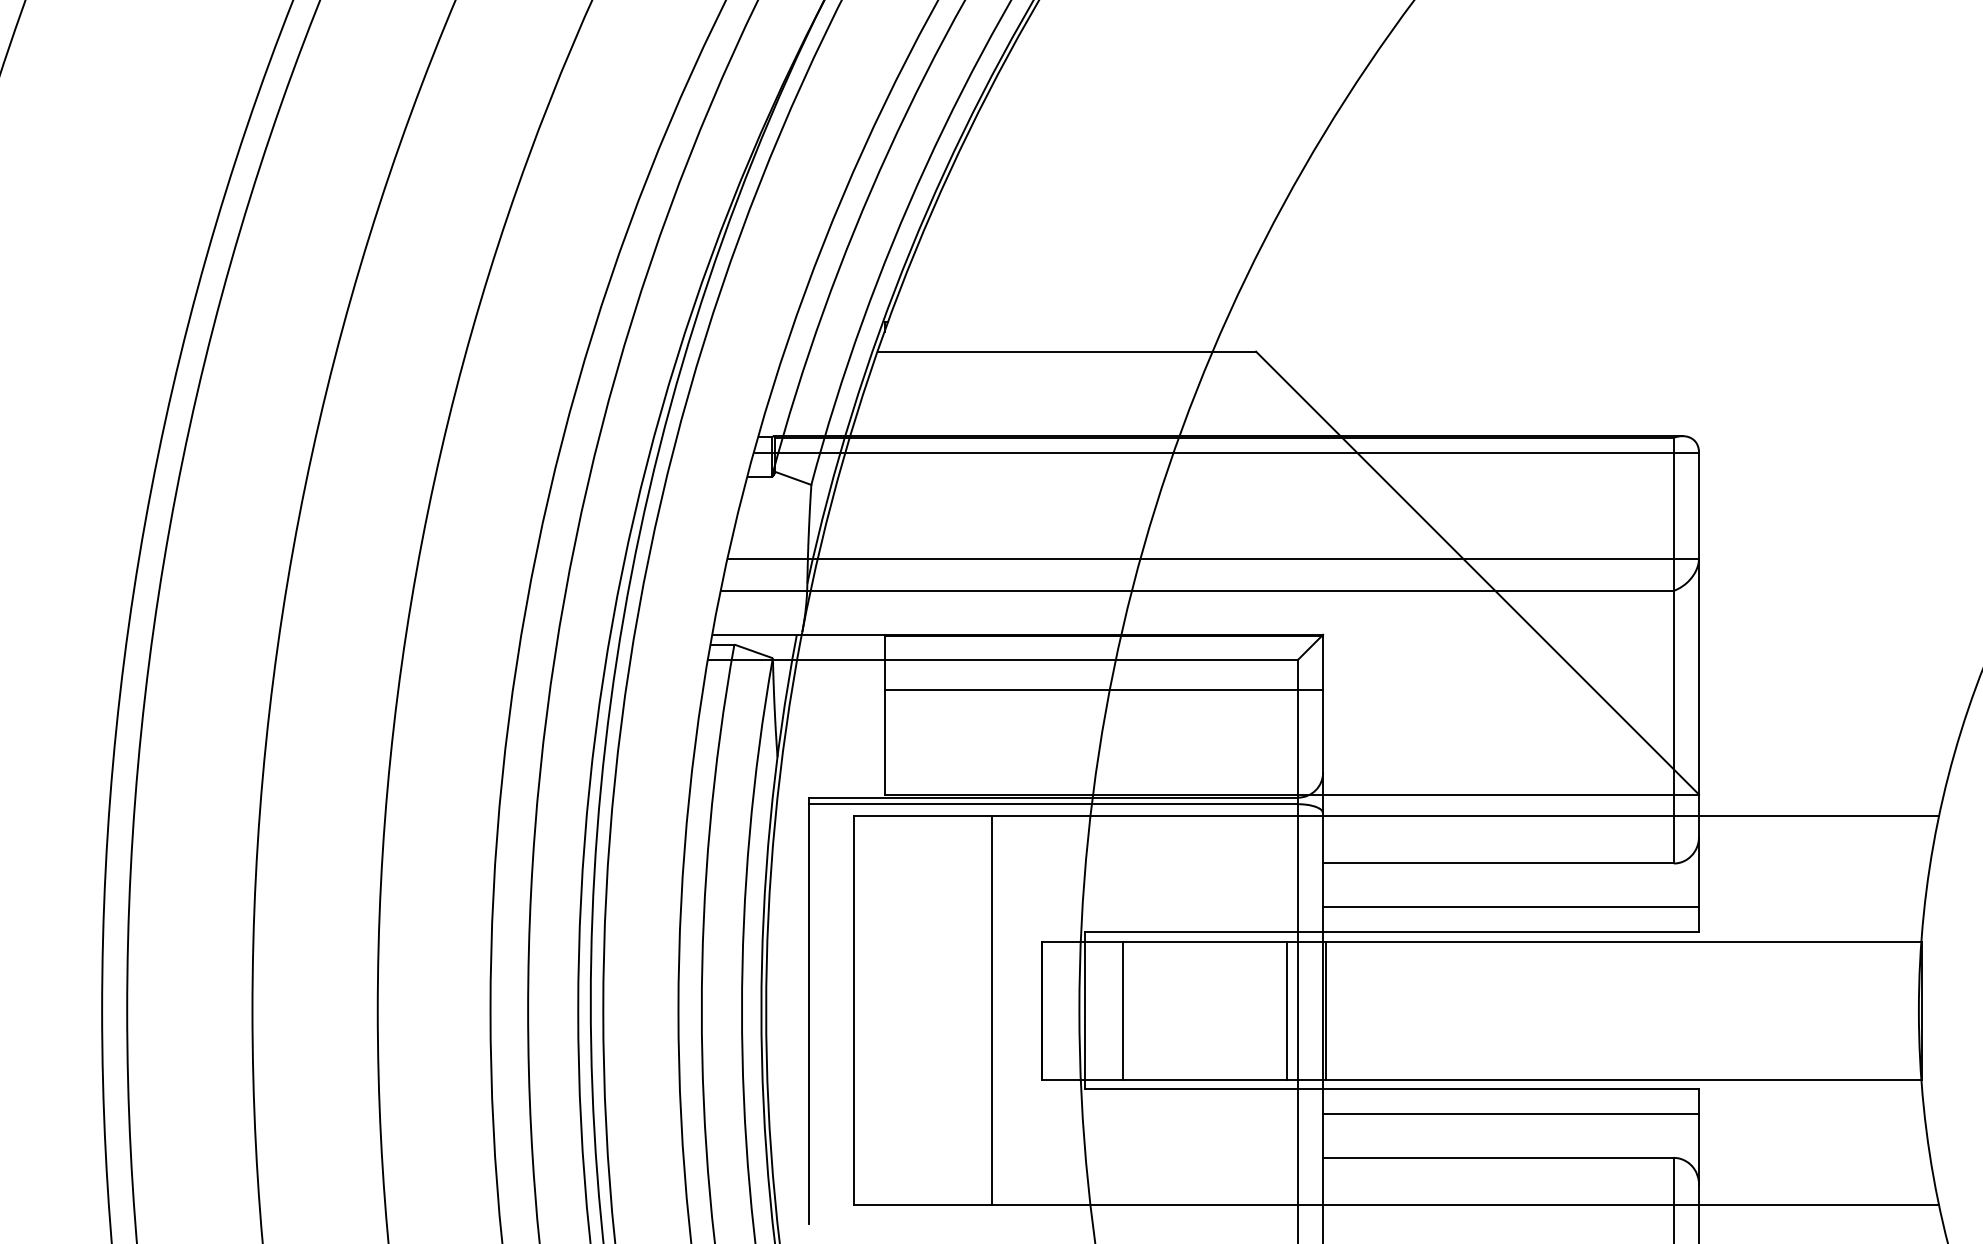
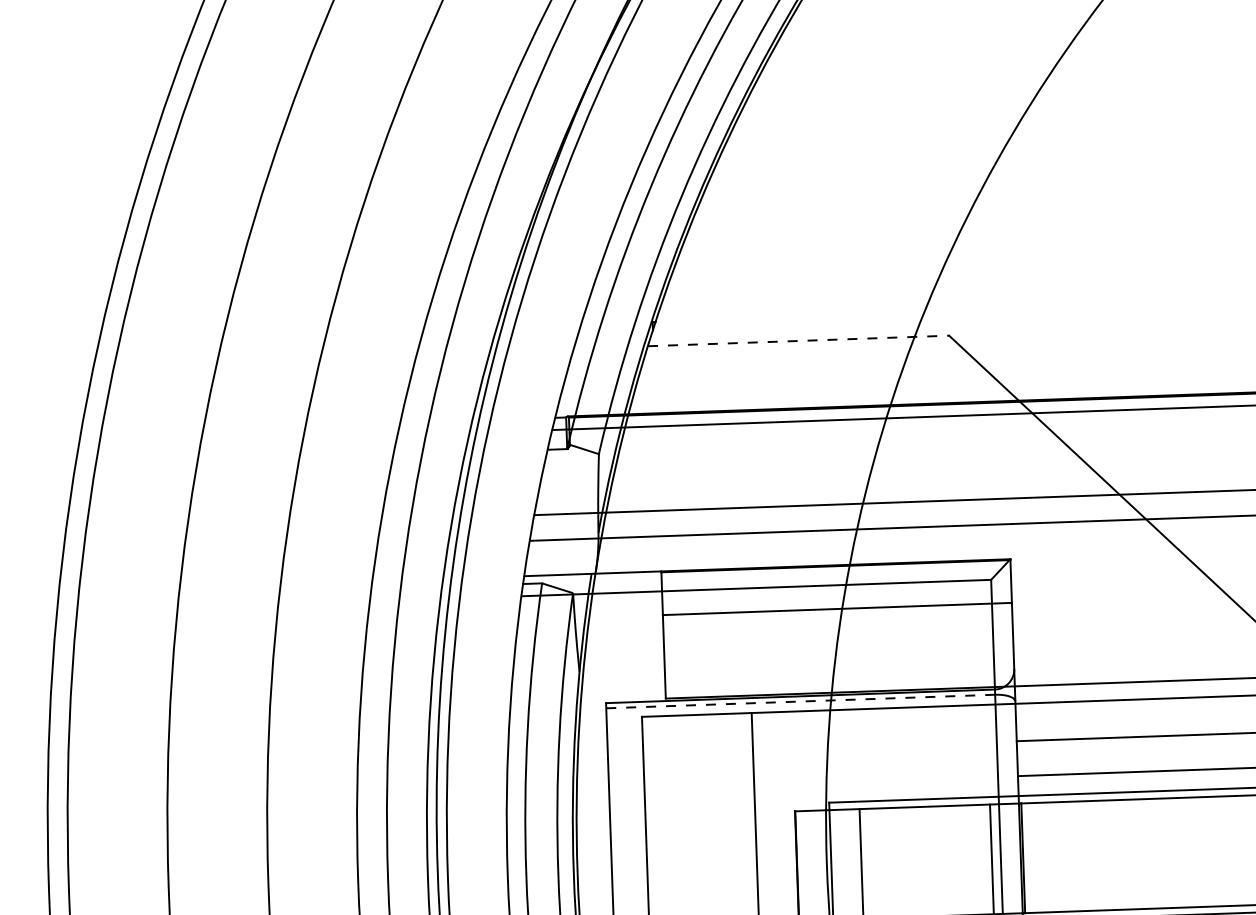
line: (1067, 351) -> (799, 340), solid -> dashed
line: (1053, 804) -> (800, 701), solid -> dashed

